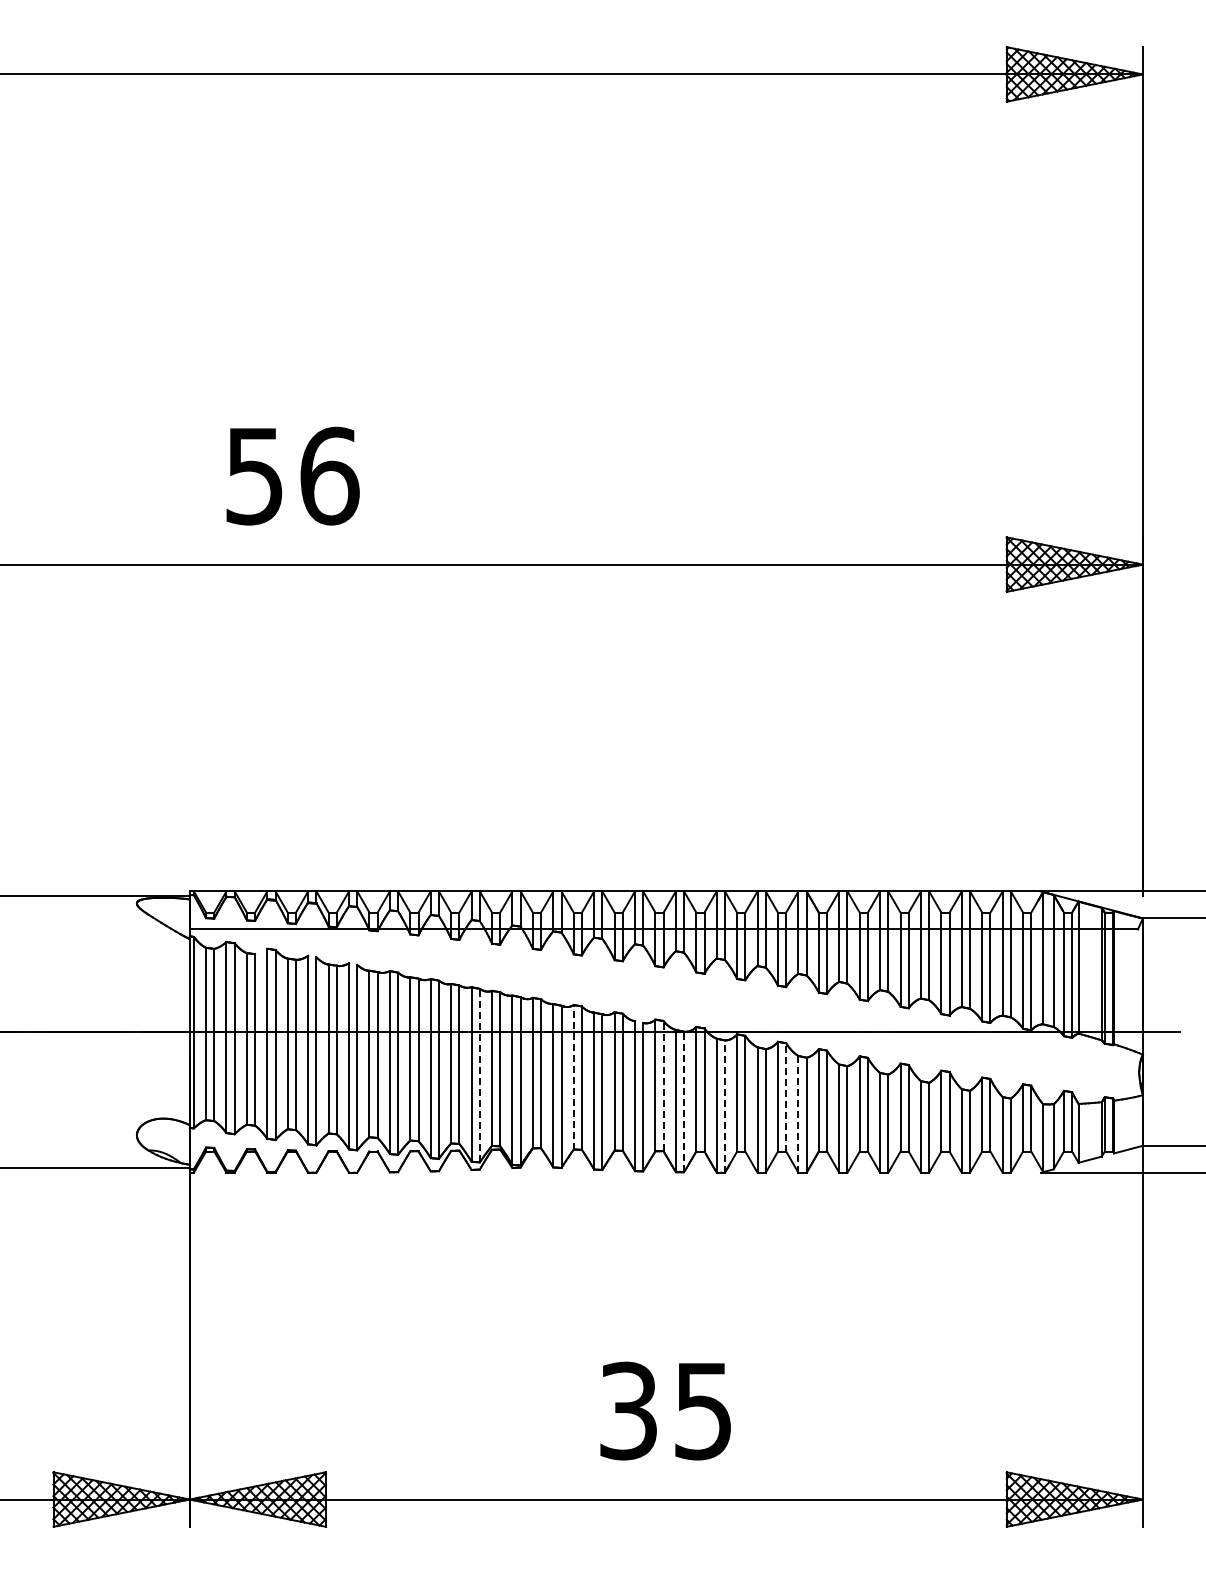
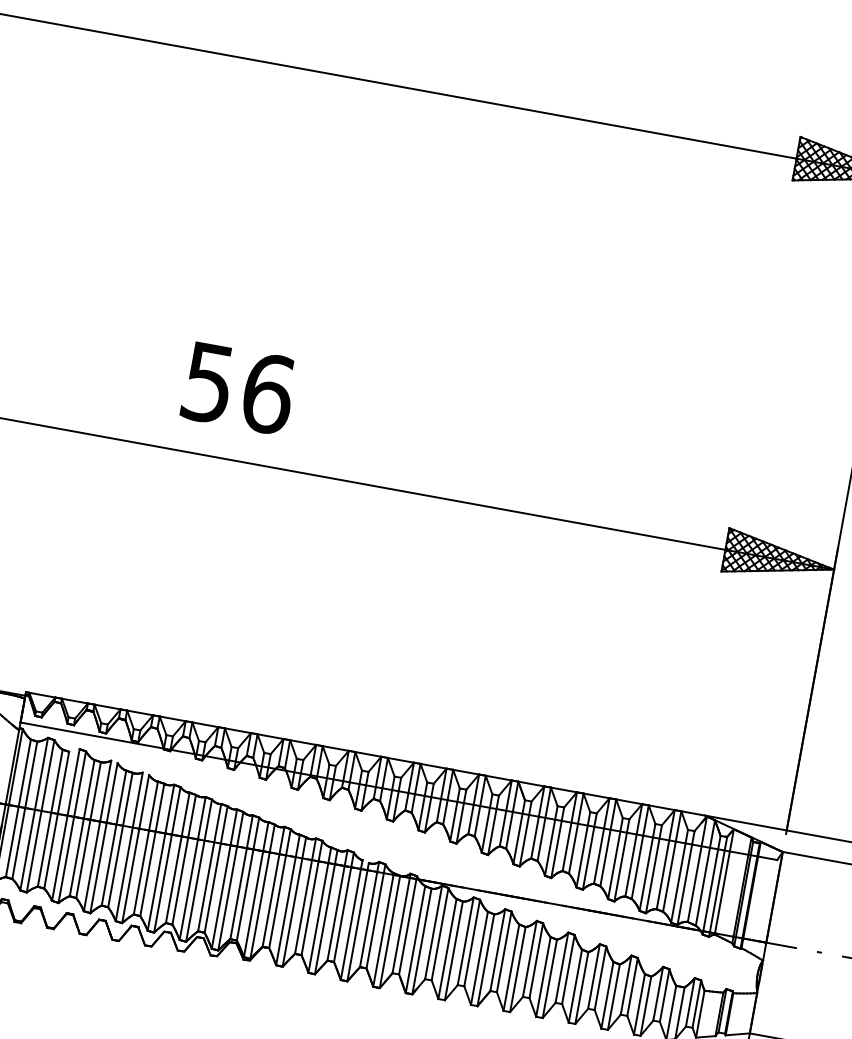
text: (292, 475) -> (238, 387), moved
line: (479, 1075) -> (230, 881), dashed -> solid
line: (573, 1076) -> (305, 895), dashed -> solid
line: (663, 1085) -> (375, 915), dashed -> solid
line: (786, 1096) -> (472, 942), dashed -> solid
line: (684, 1101) -> (390, 931), dashed -> solid
line: (724, 1106) -> (421, 941), dashed -> solid
line: (798, 1113) -> (479, 957), dashed -> solid

